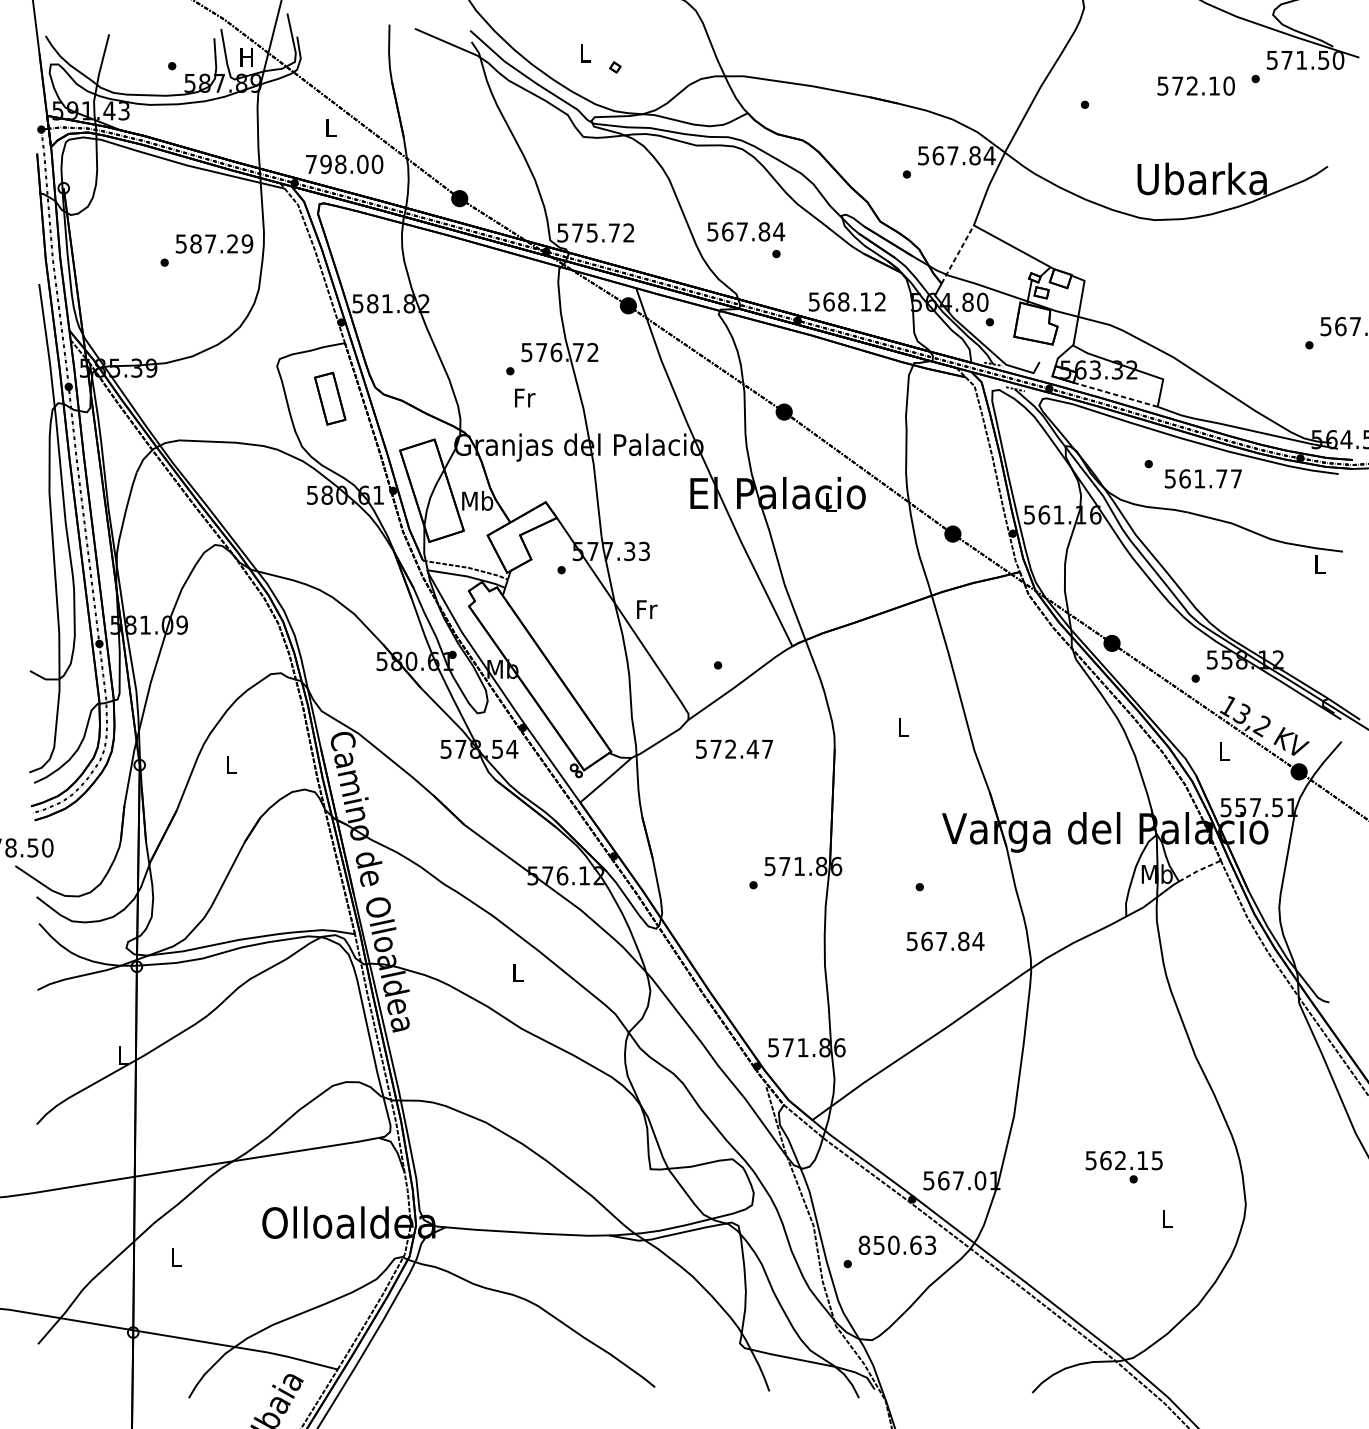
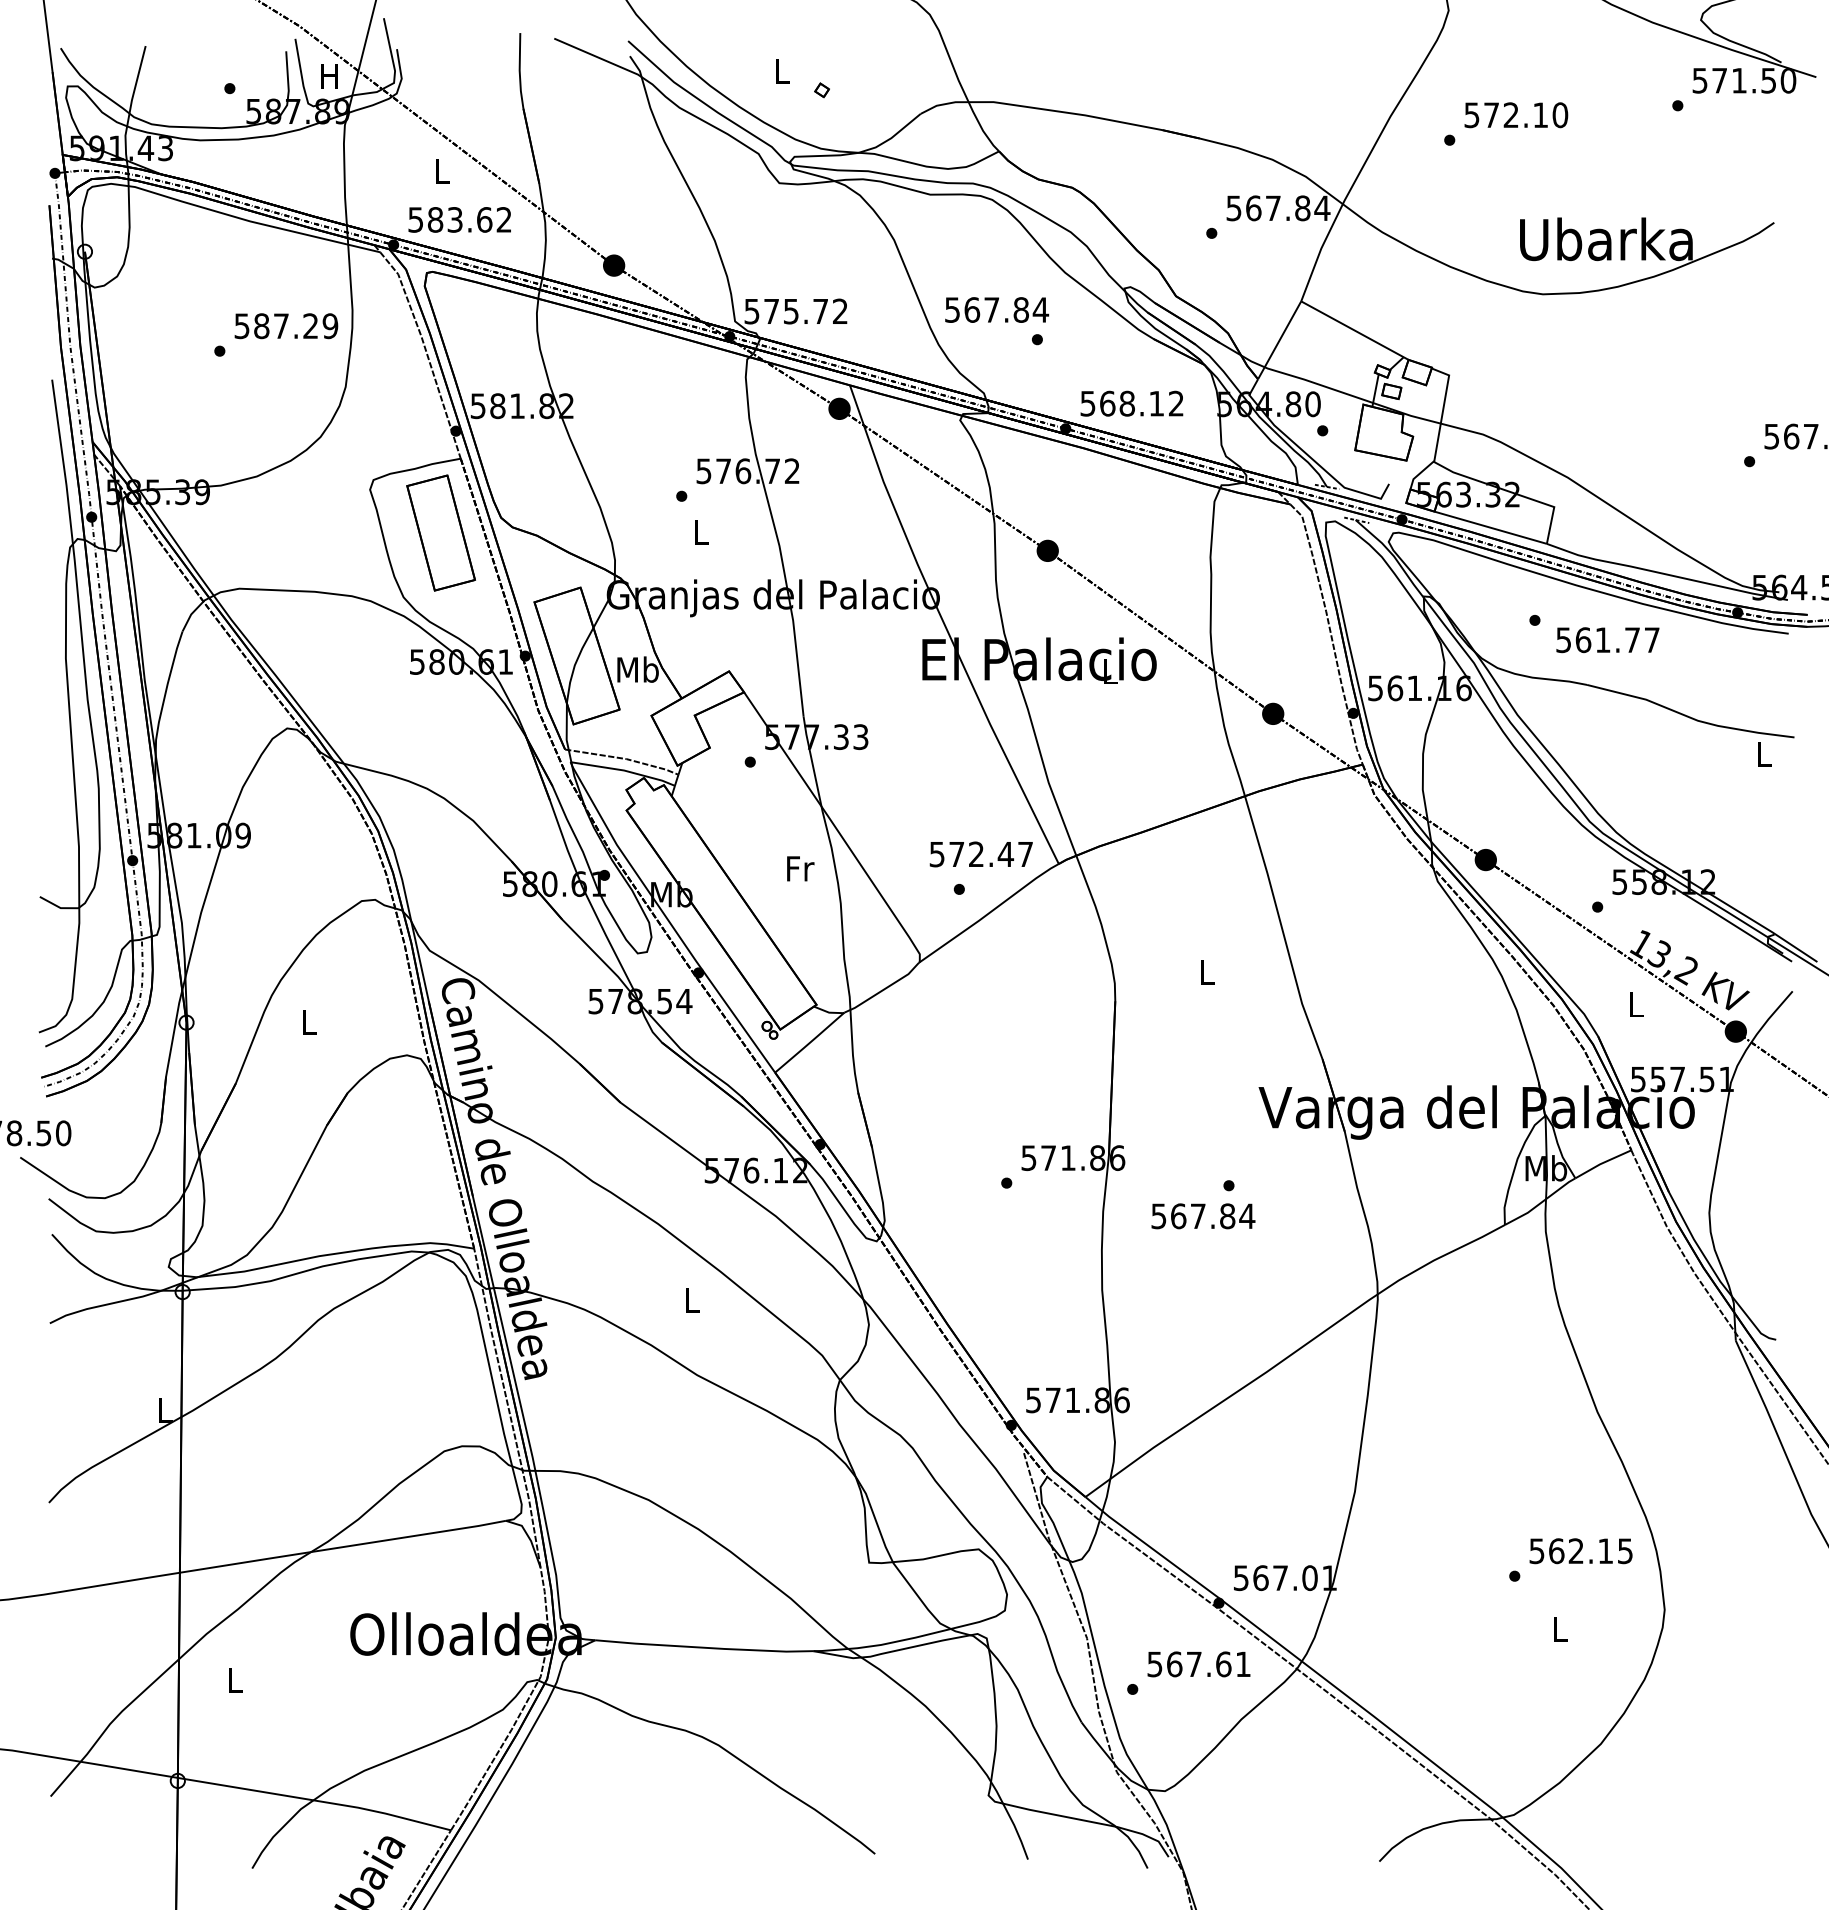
text: (1196, 86) -> (1516, 115), moved
text: (344, 164) -> (459, 219), 798.00 -> 583.62
line: (957, 254) -> (1279, 340), dashed -> solid
line: (1115, 394) -> (1490, 527), dashed -> solid
text: (525, 397) -> (701, 531), Fr -> L
part: (329, 398) -> (440, 532), size x1.67
text: (647, 609) -> (800, 868), moved
text: (733, 749) -> (980, 854), moved
line: (1199, 870) -> (1602, 1163), dashed -> solid
text: (945, 941) -> (1203, 1216), moved
text: (1123, 1160) -> (1580, 1551), moved
text: (897, 1245) -> (1198, 1664), 850.63 -> 567.61

